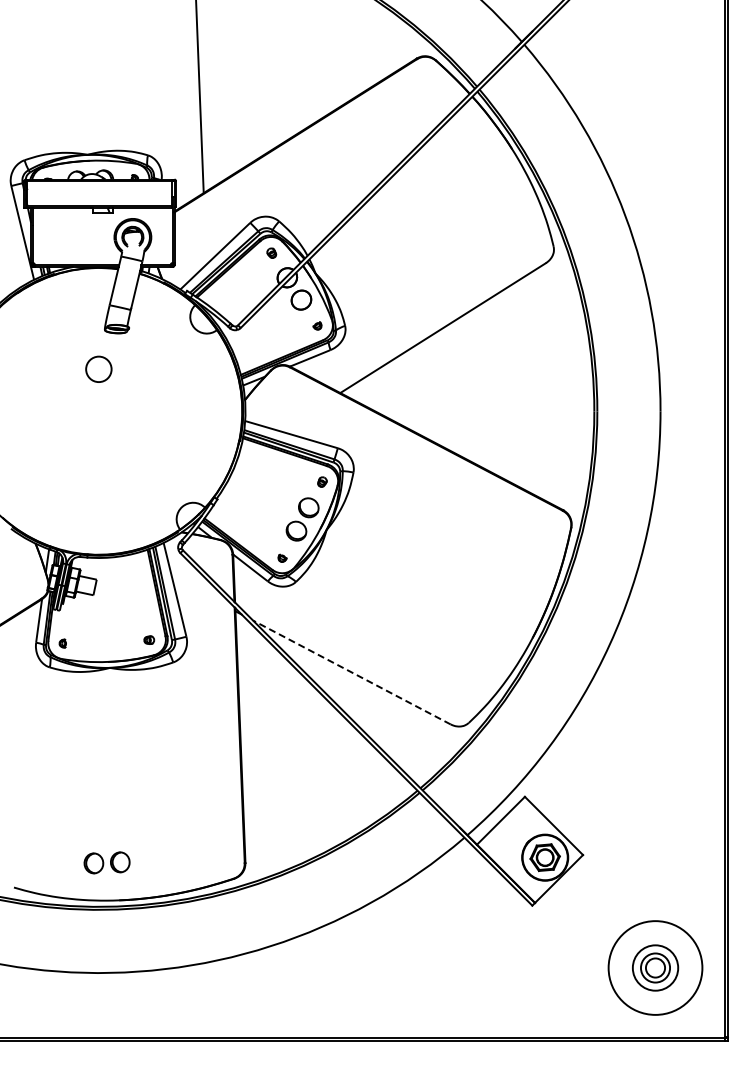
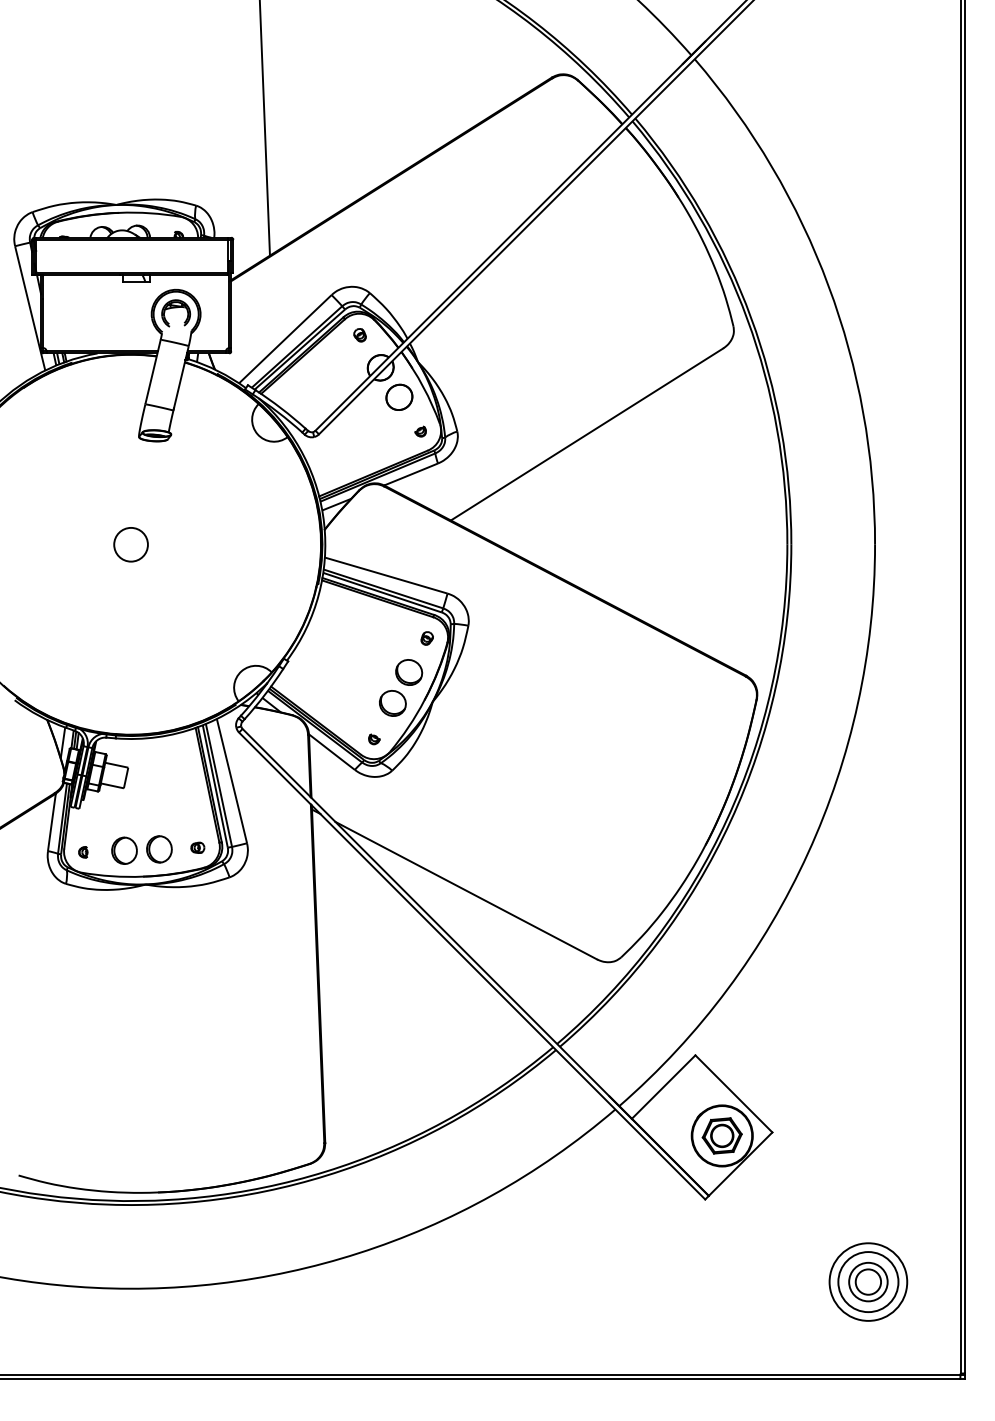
circle: (98, 368) -> (130, 543), moved
line: (351, 672) -> (465, 890), dashed -> solid
part: (106, 862) -> (141, 849), moved
circle: (655, 967) -> (868, 1281), size x0.62

